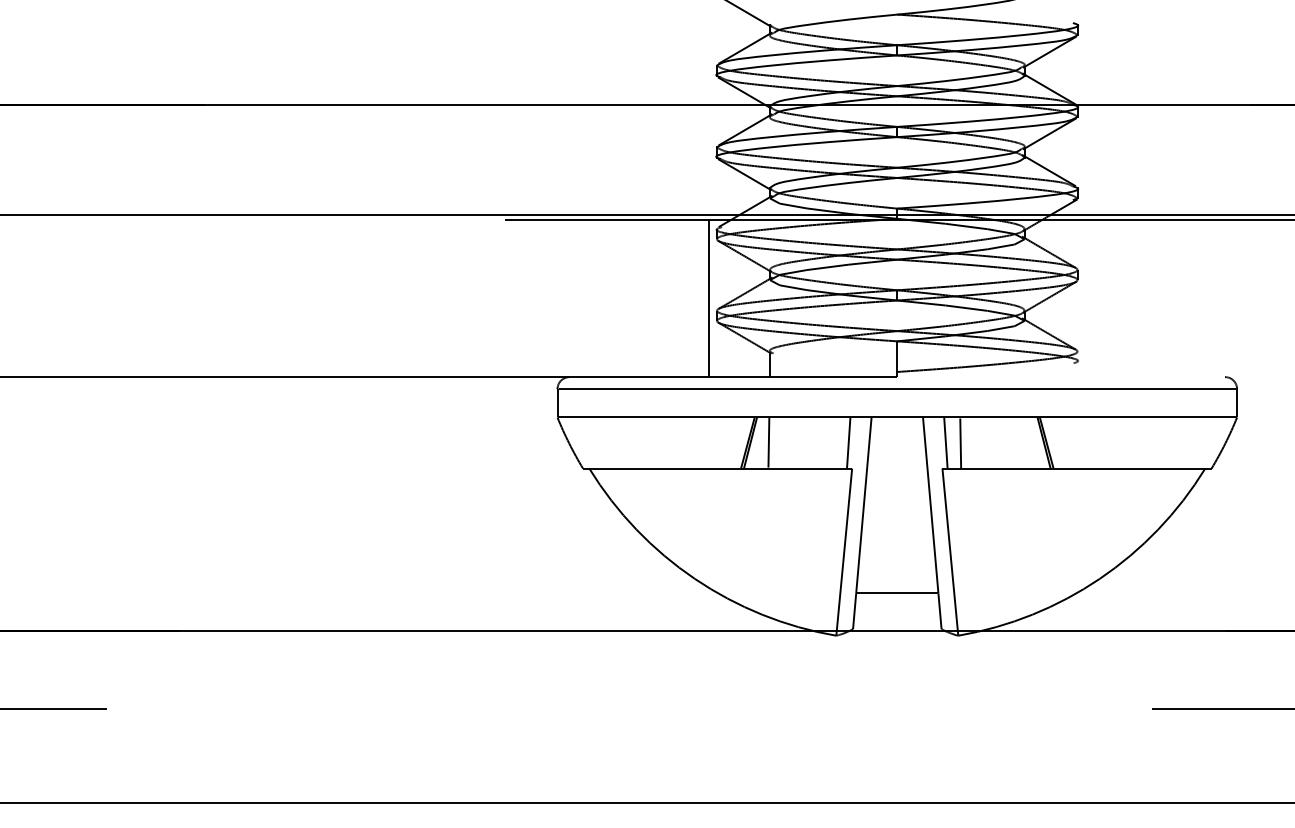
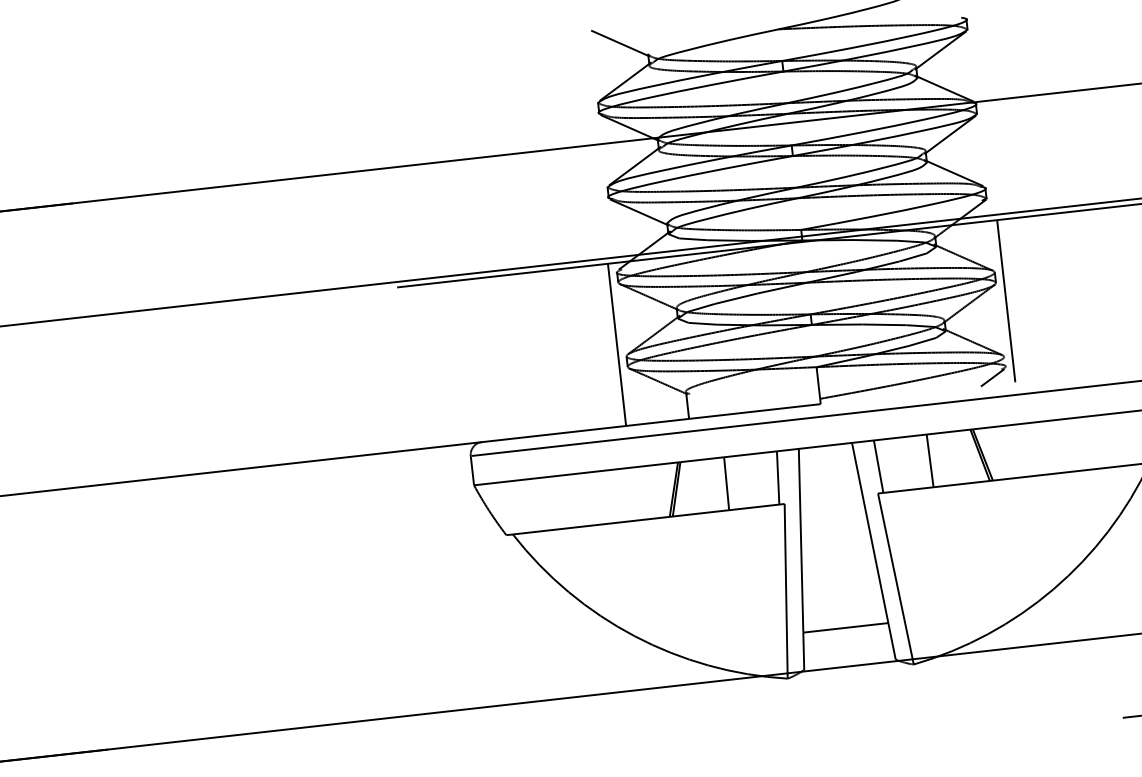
line: (1085, 298) -> (1006, 301), added
line: (1064, 370) -> (992, 377), added
line: (768, 441) -> (726, 483), moved
line: (960, 443) -> (929, 460), moved

